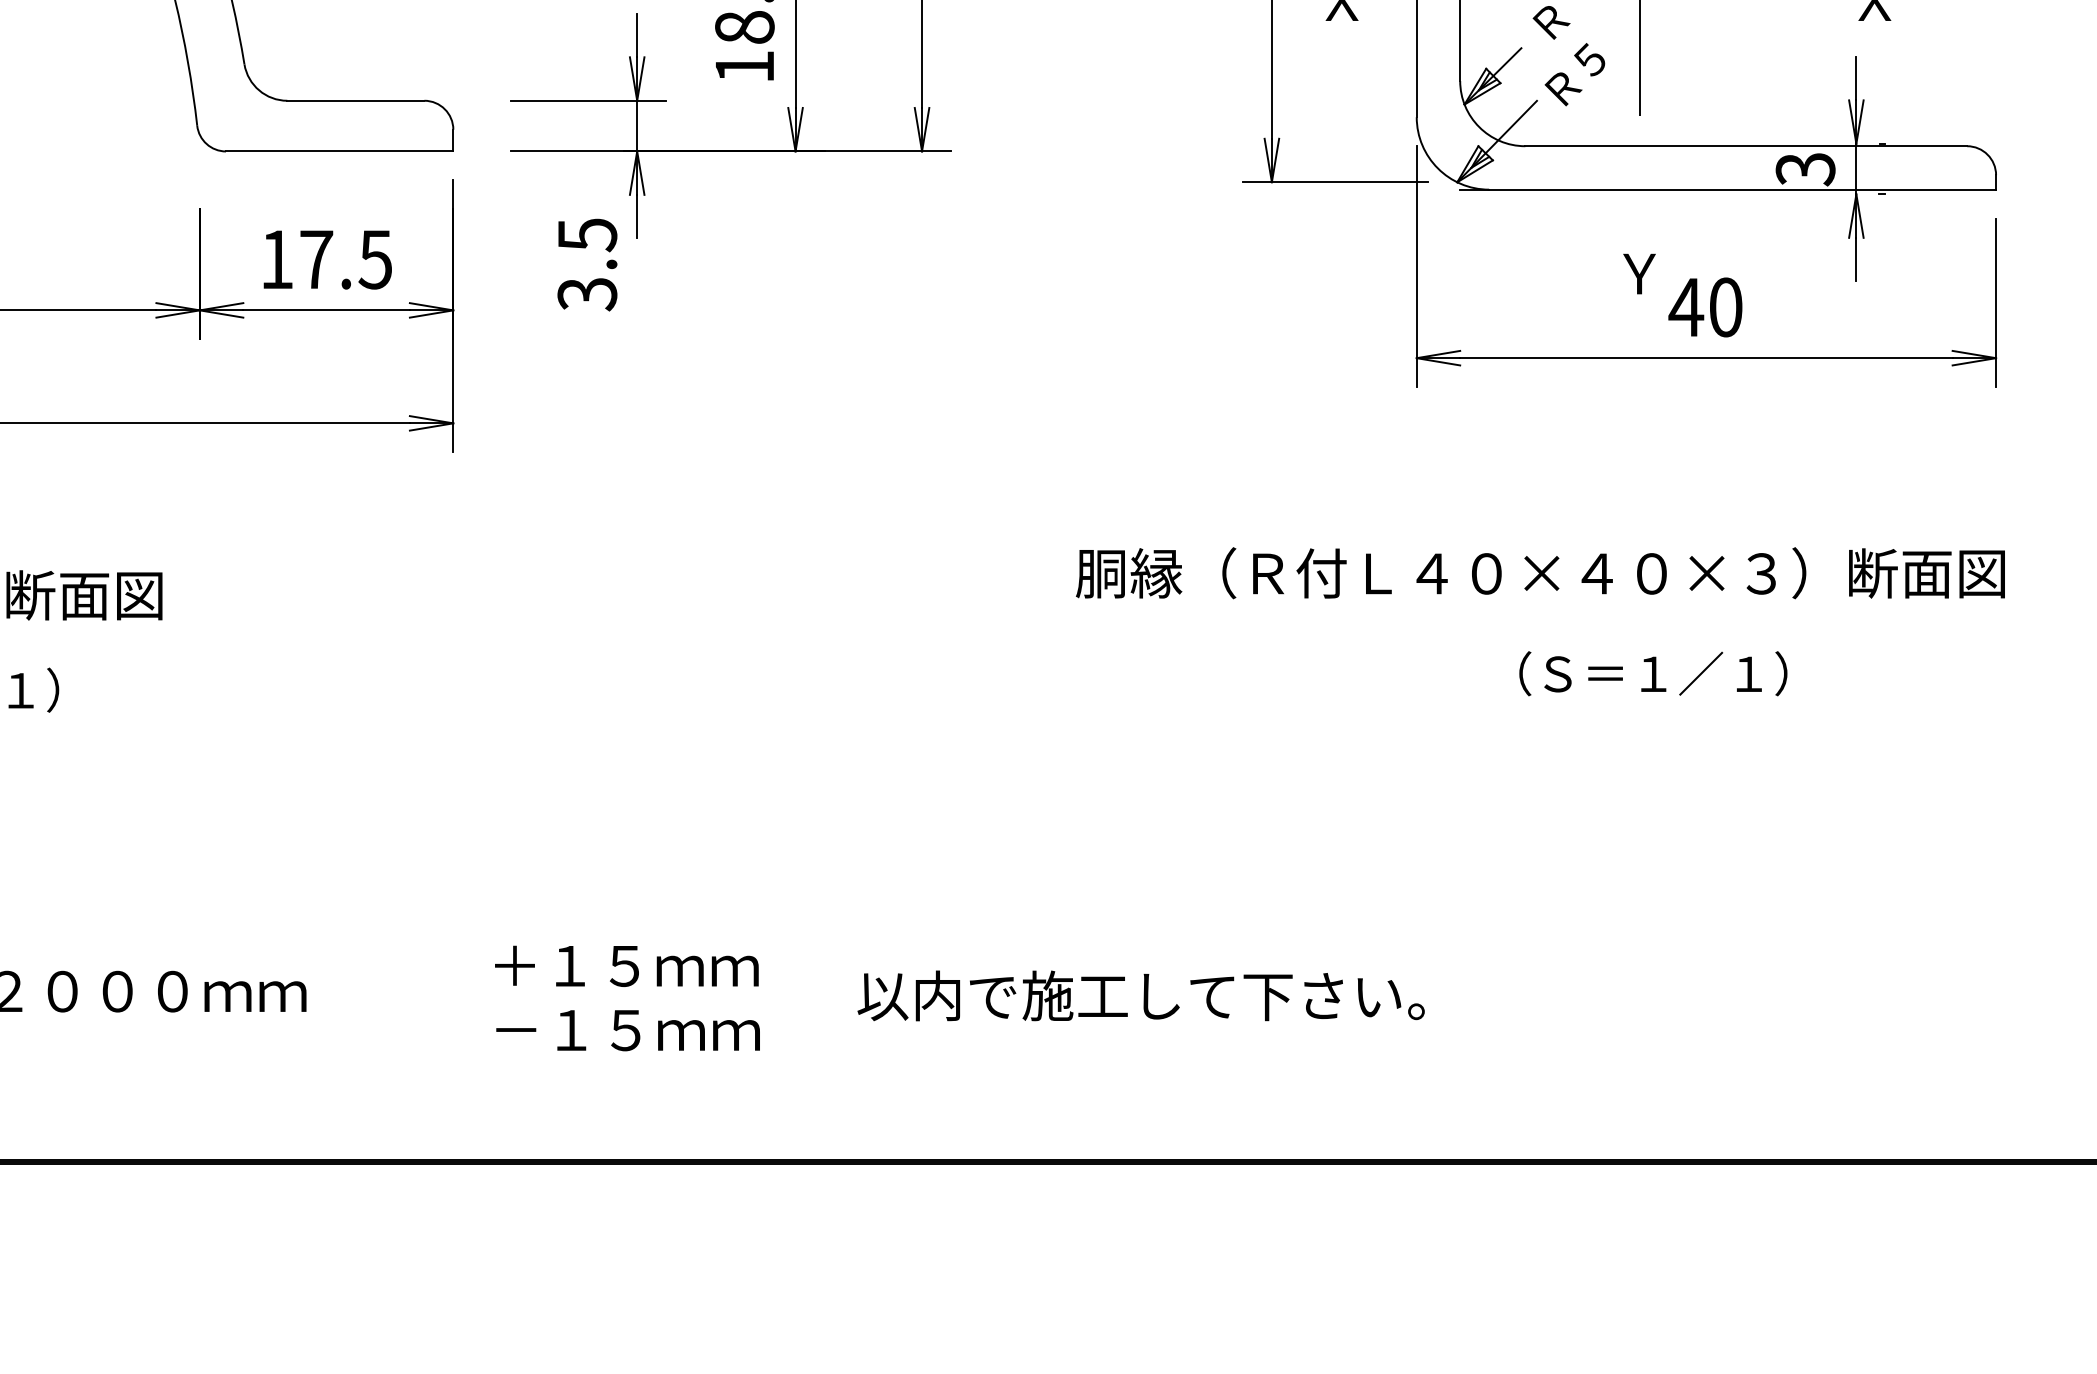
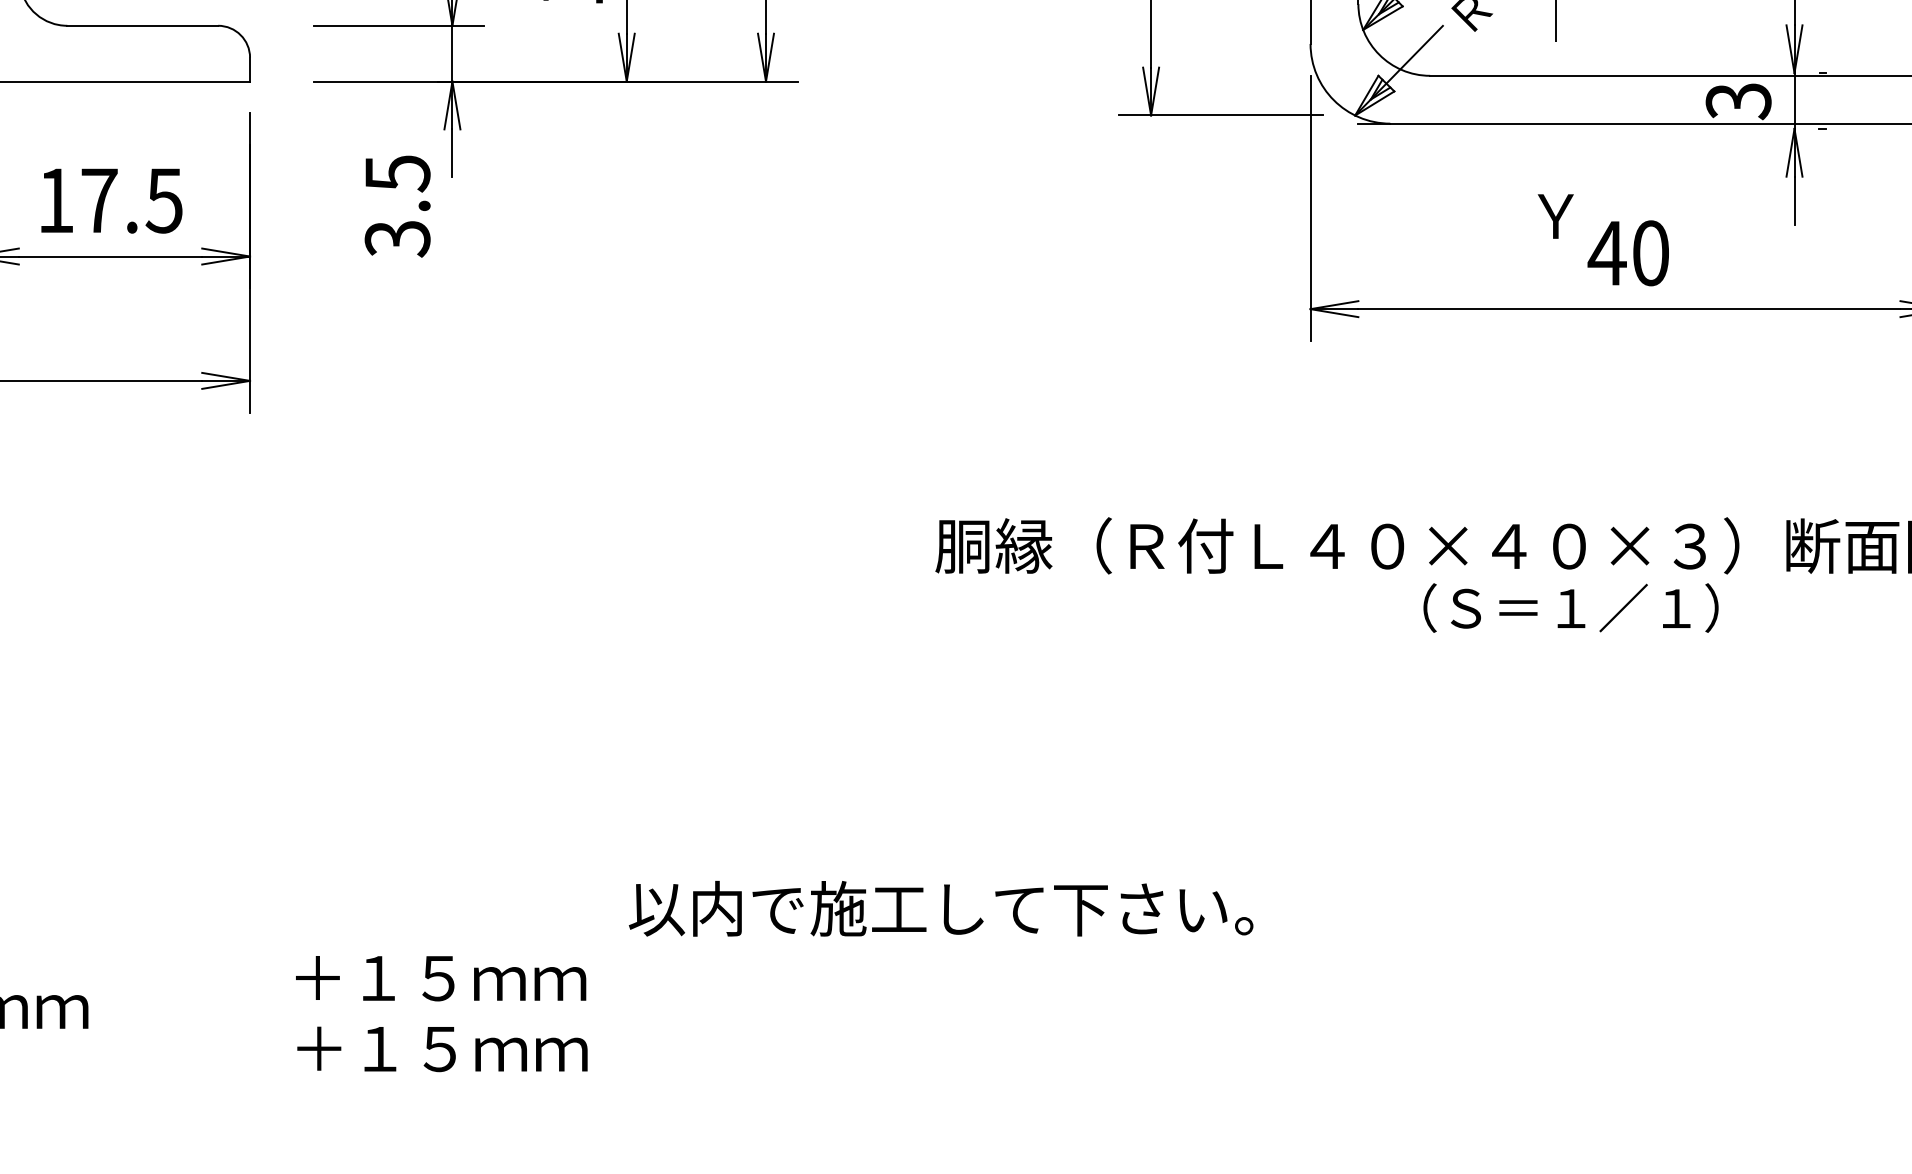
text: (1653, 673) -> (1571, 607), moved
text: (1140, 995) -> (940, 908), moved
text: (516, 1029) -> (319, 1048), －１５ｍｍ -> ＋１５ｍｍ

